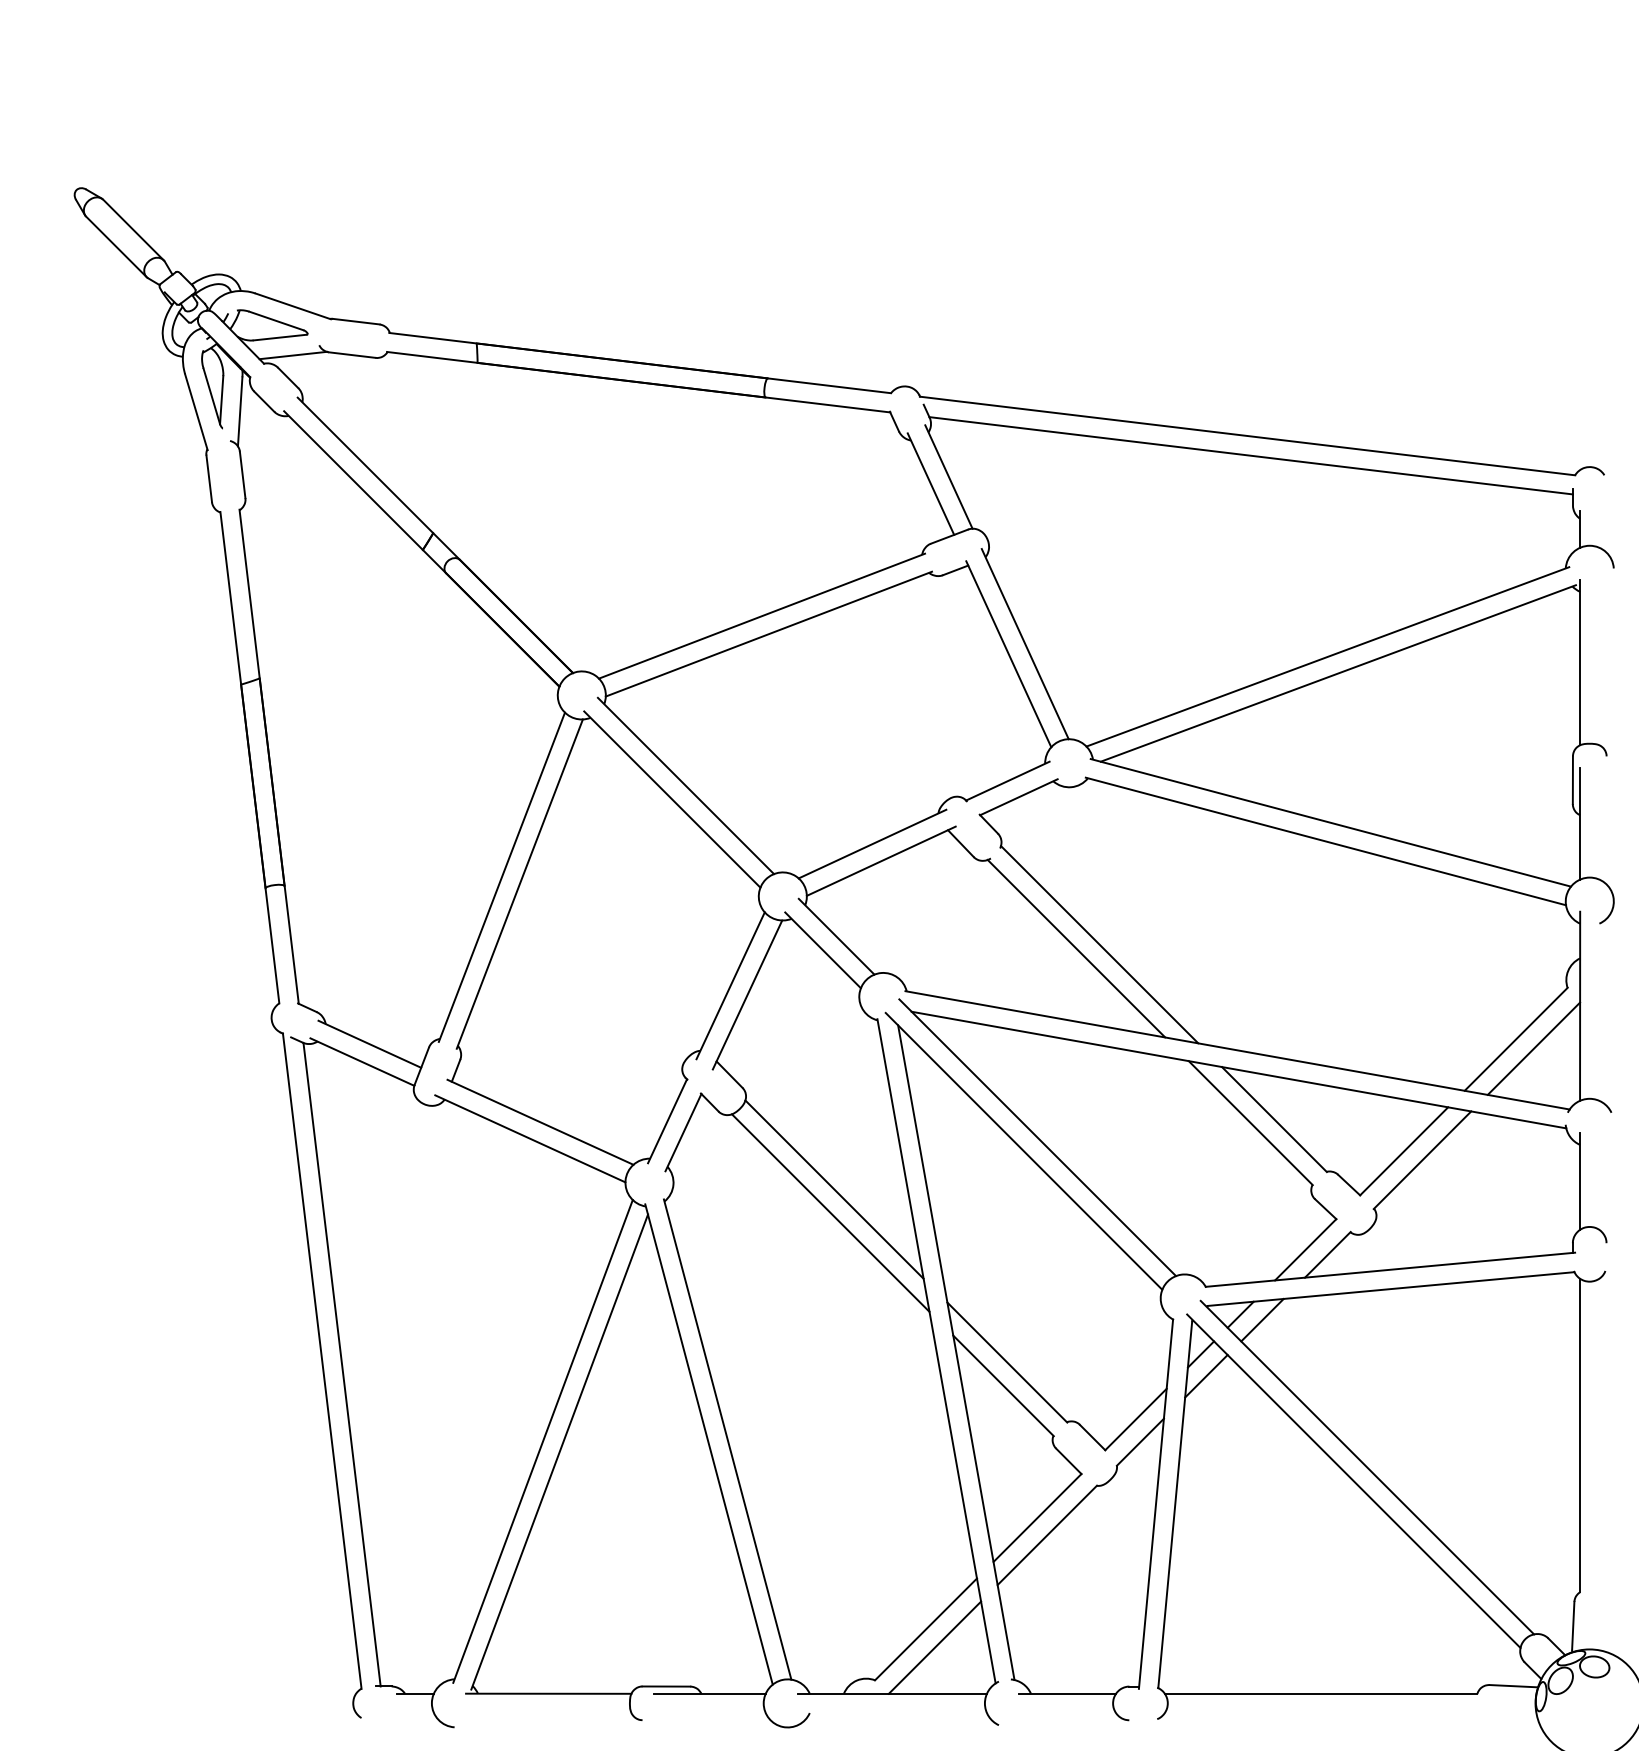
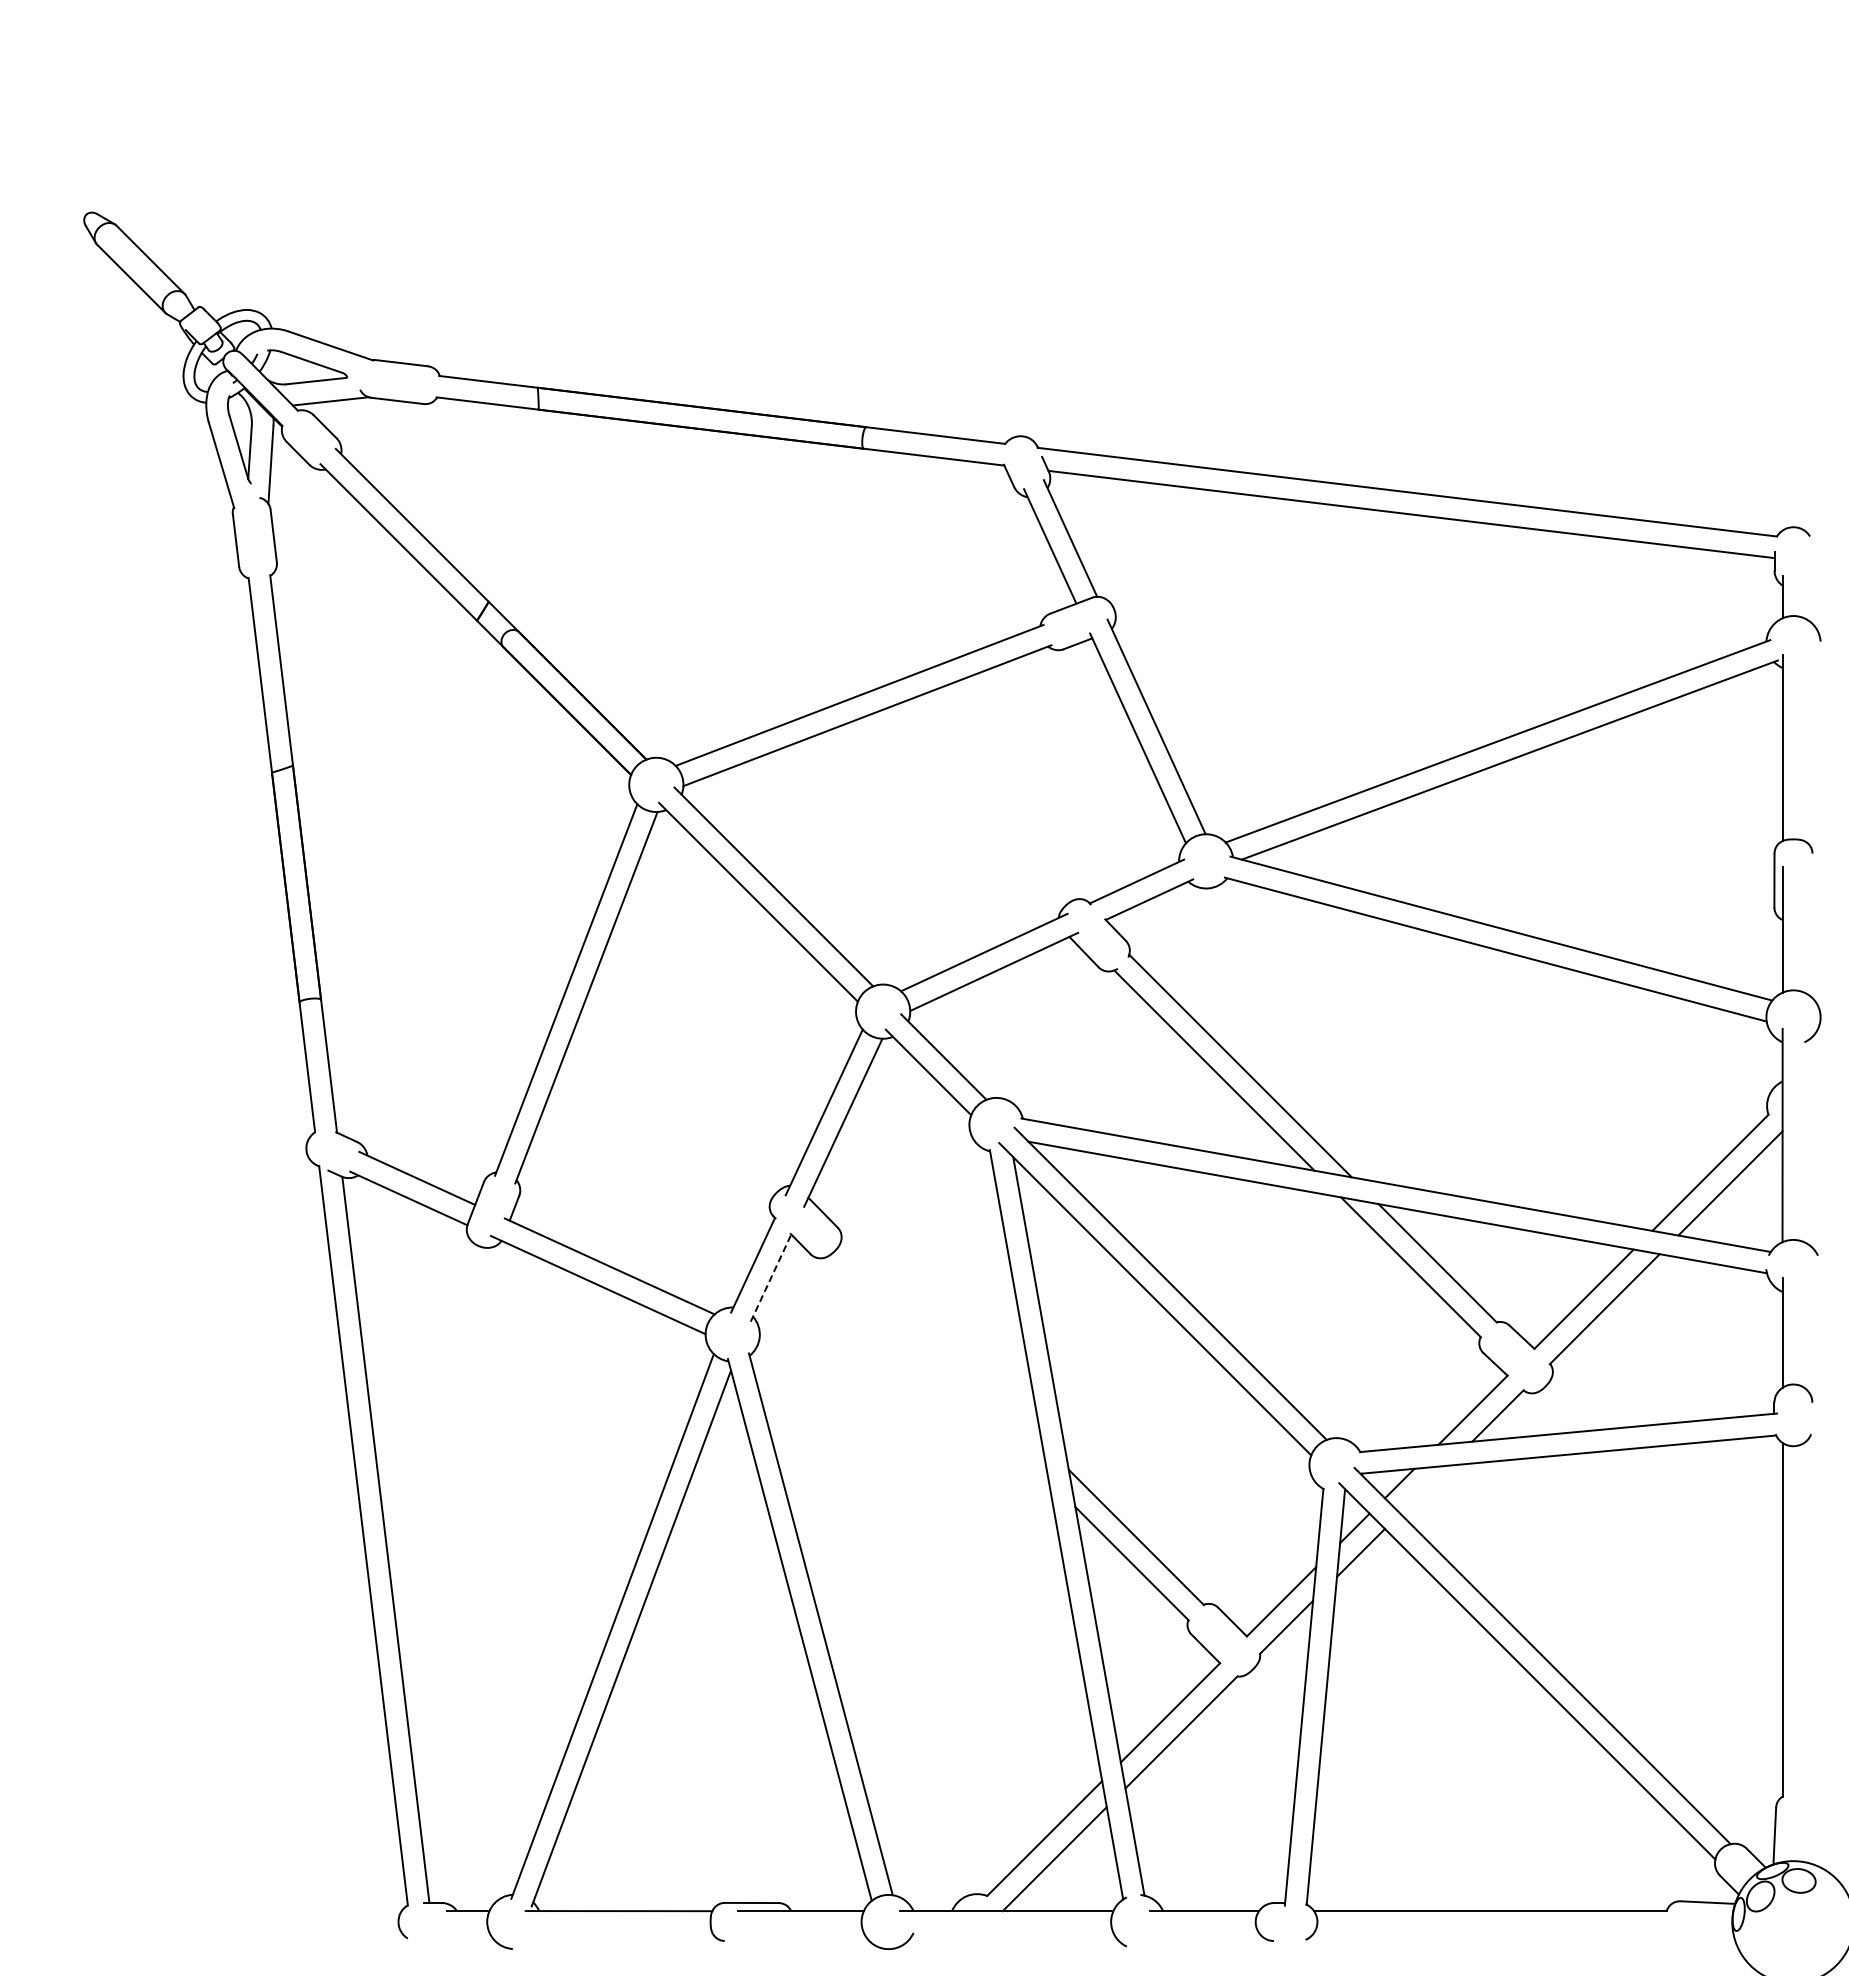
line: (683, 1132) -> (771, 1277), solid -> dashed
line: (833, 1188) -> (940, 1341), removed
line: (830, 1212) -> (936, 1368), removed
line: (1262, 1320) -> (1424, 1489), removed

